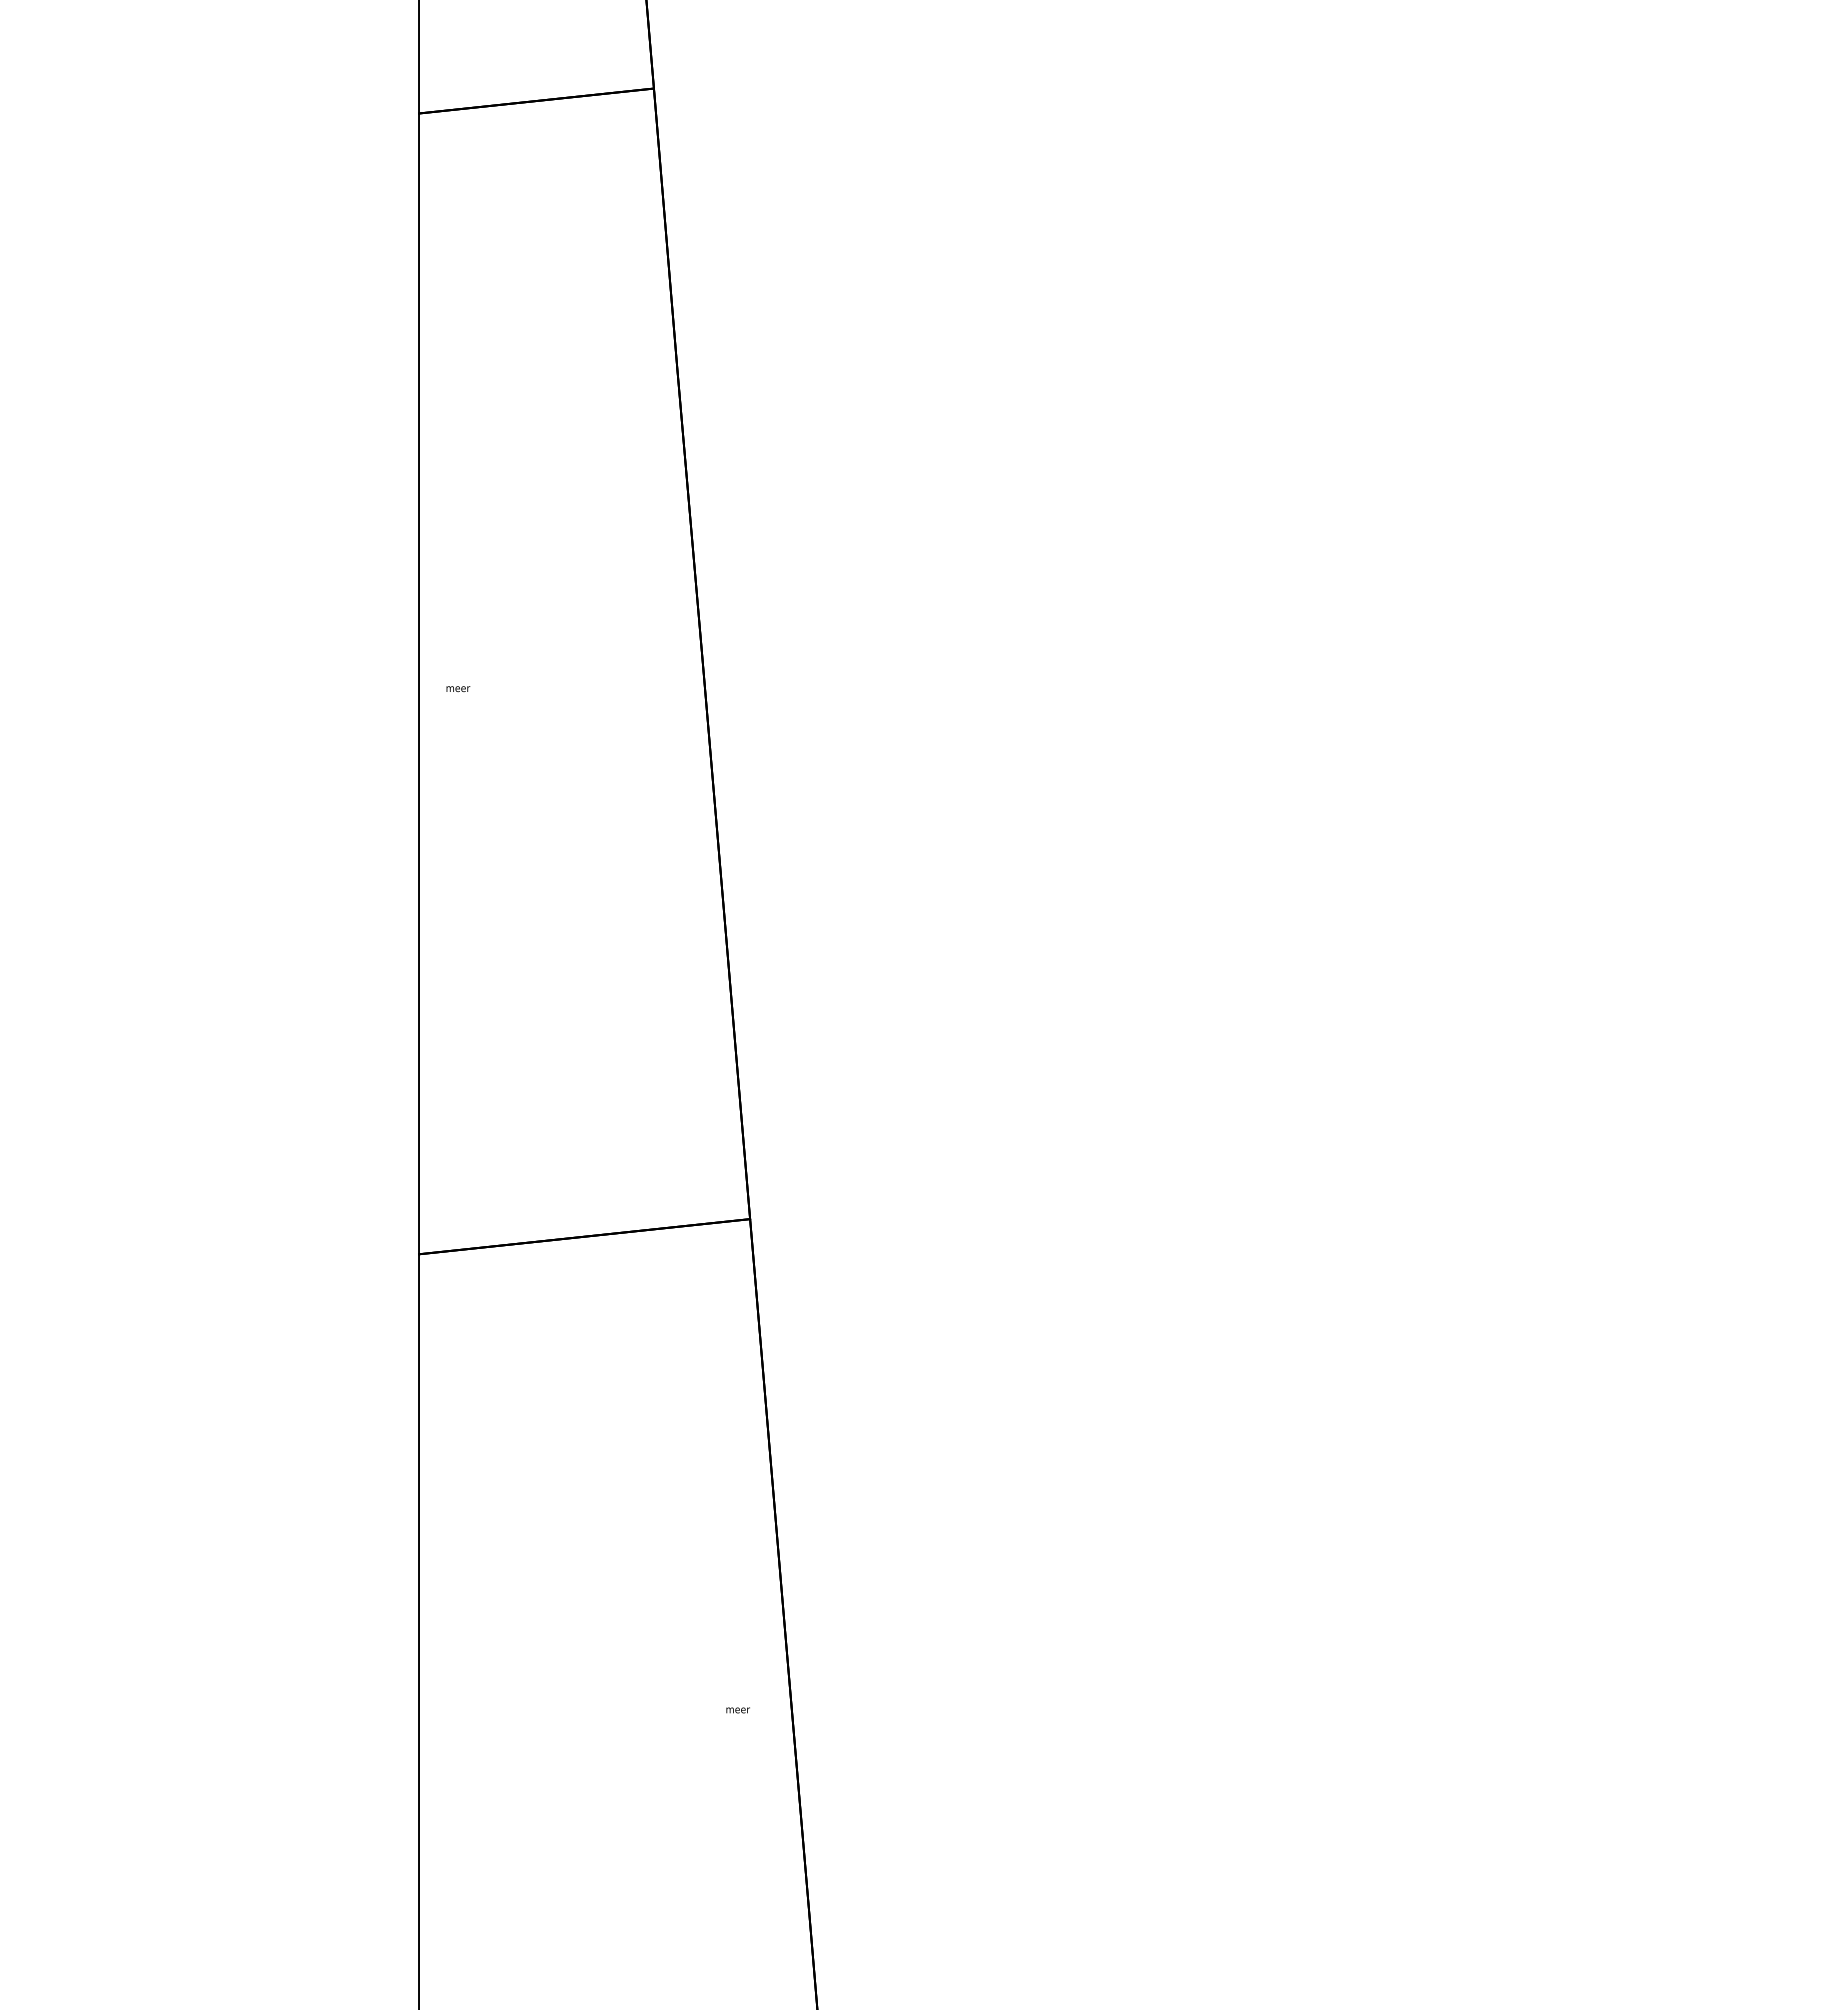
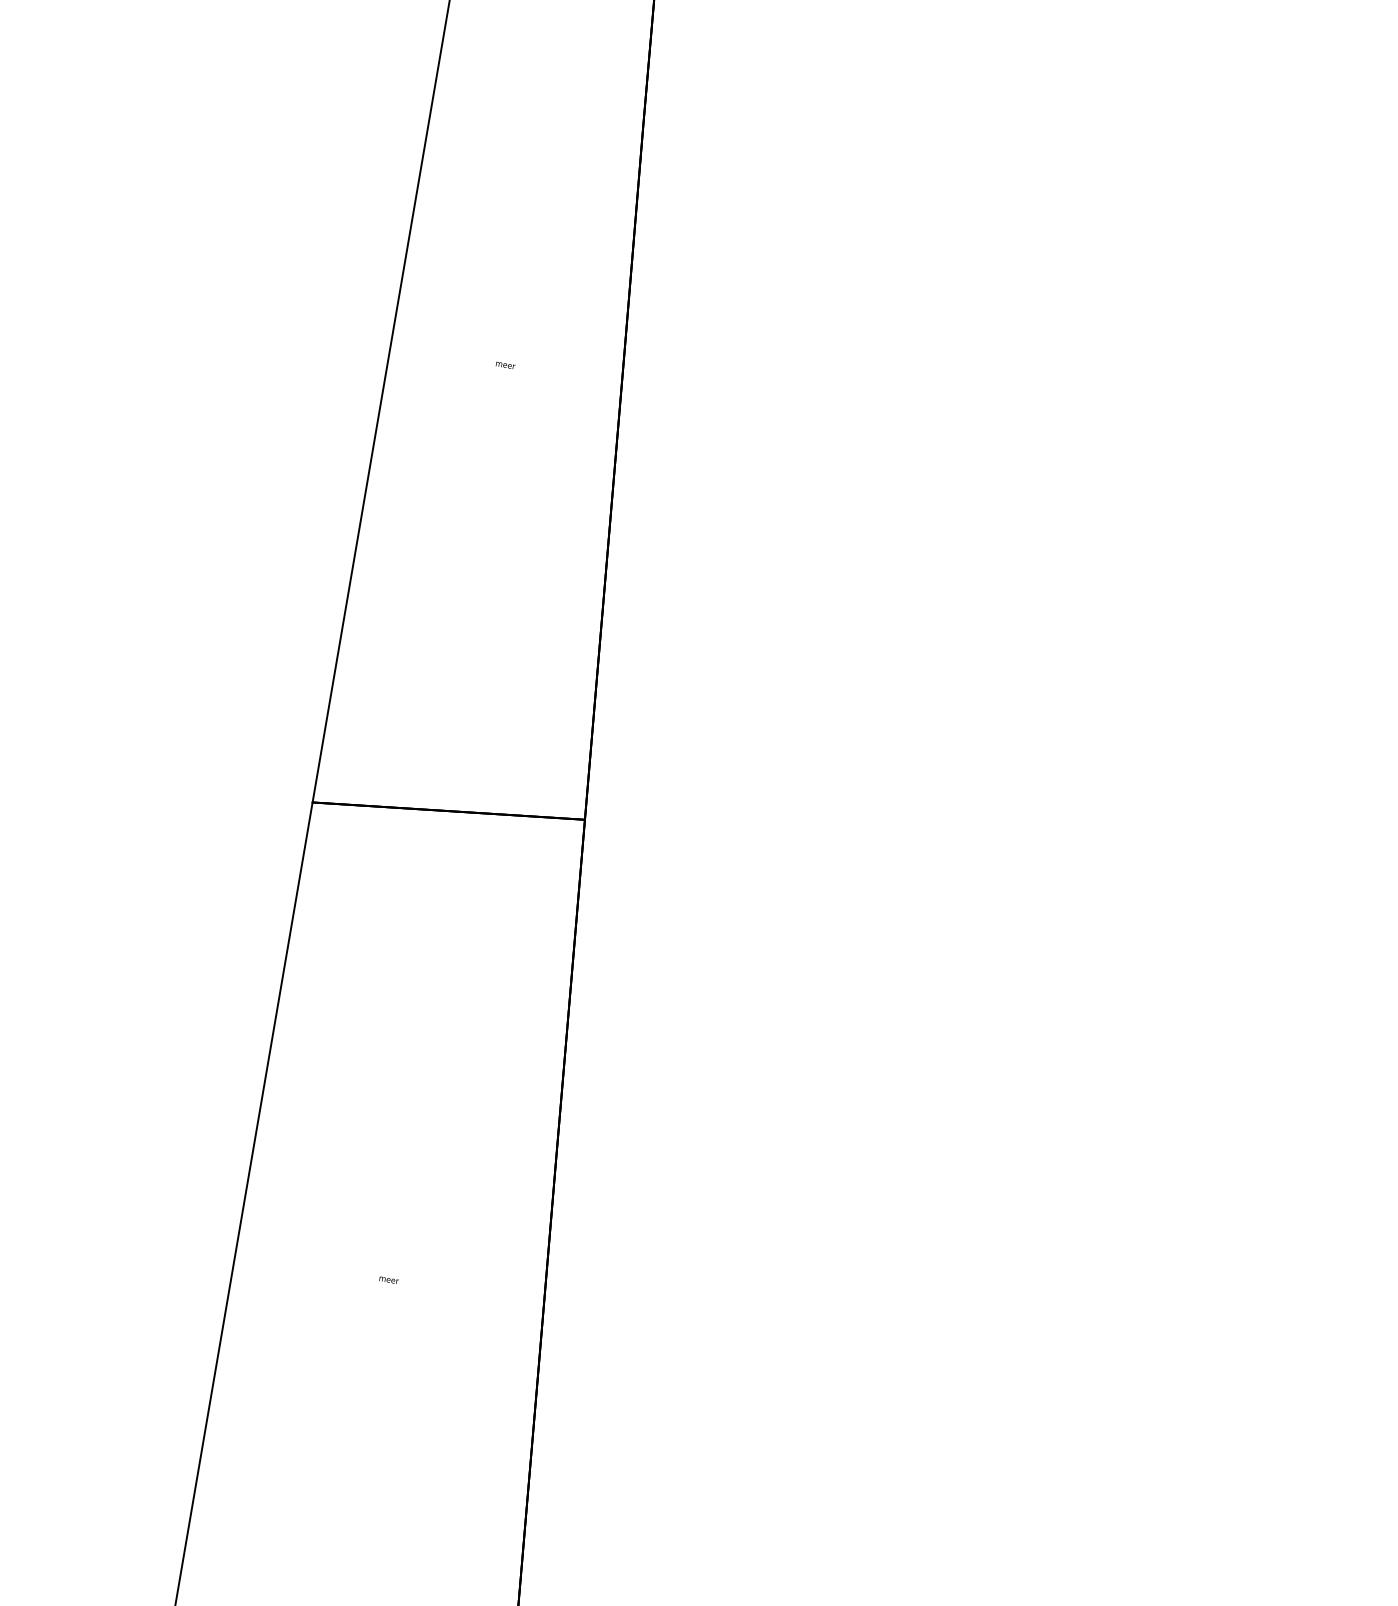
text: (458, 689) -> (505, 365), moved
text: (737, 1710) -> (388, 1280), moved

